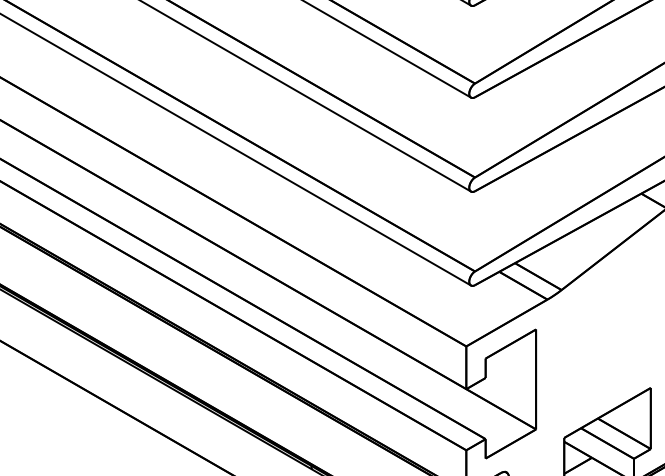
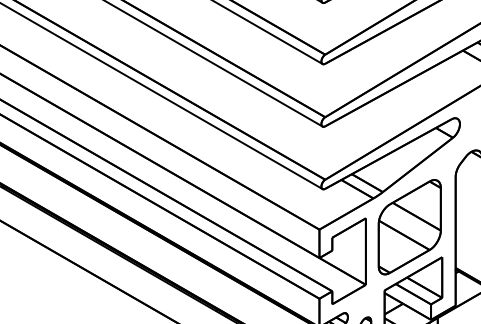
part: (601, 343) -> (409, 227), added

